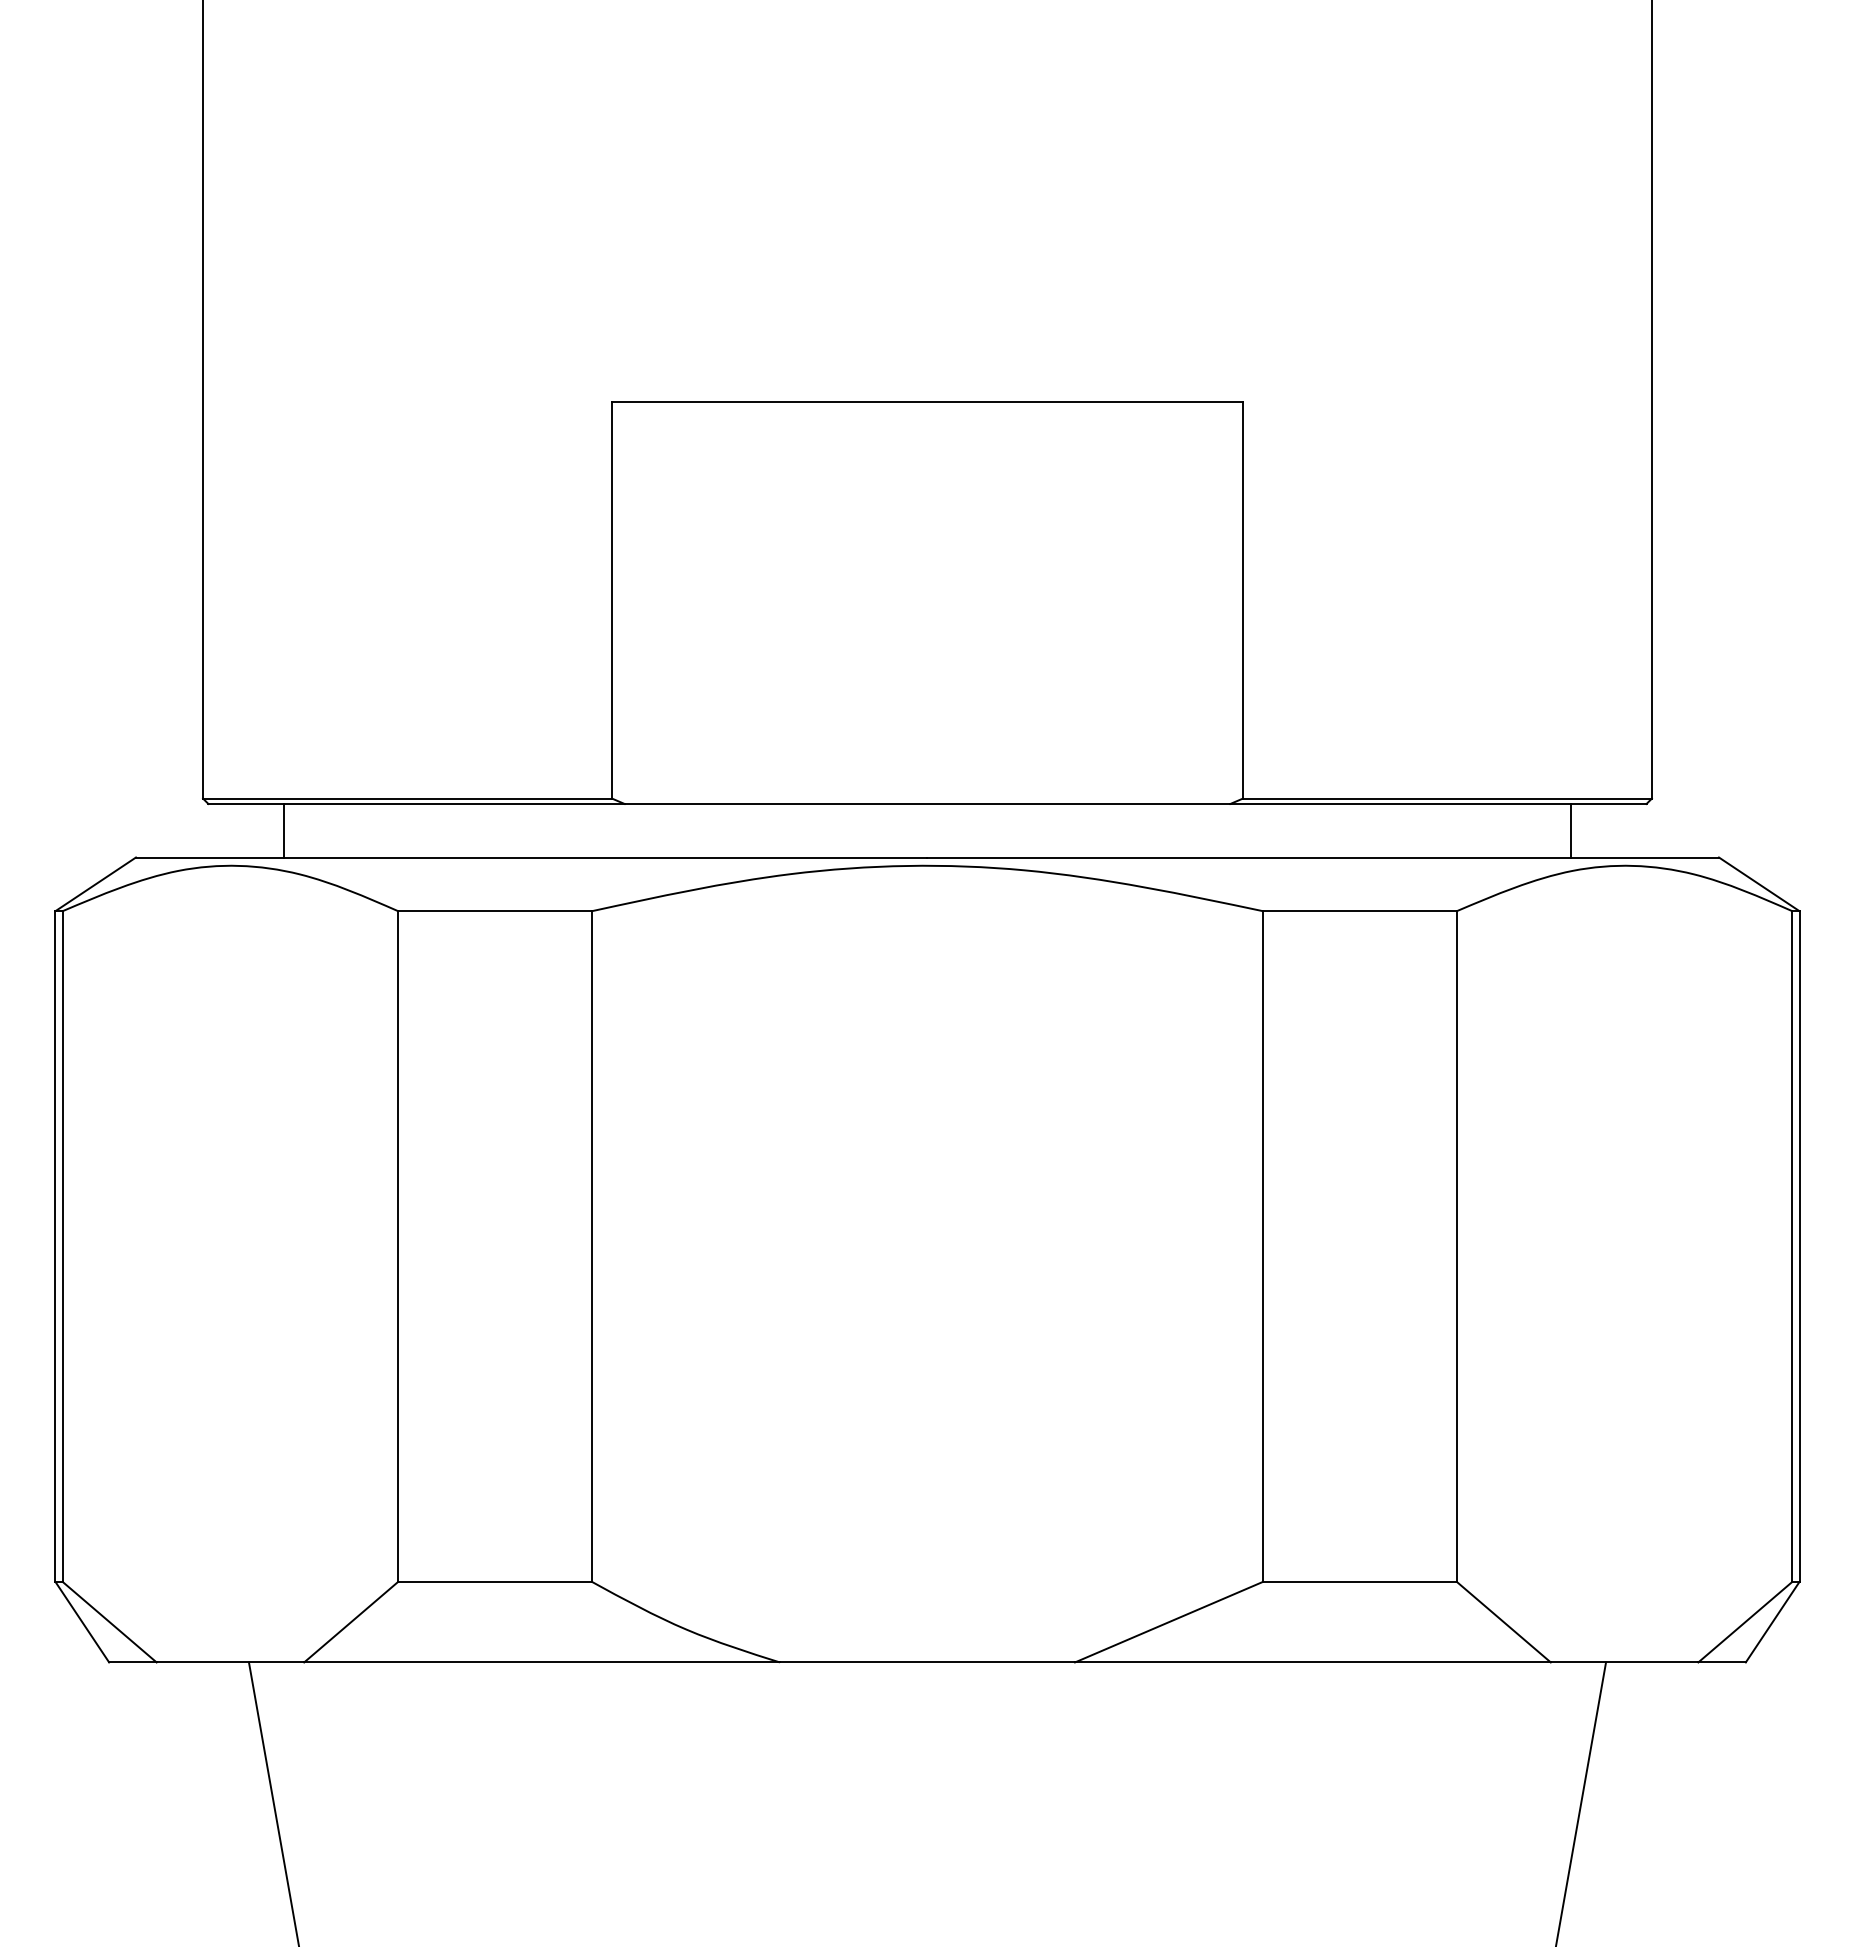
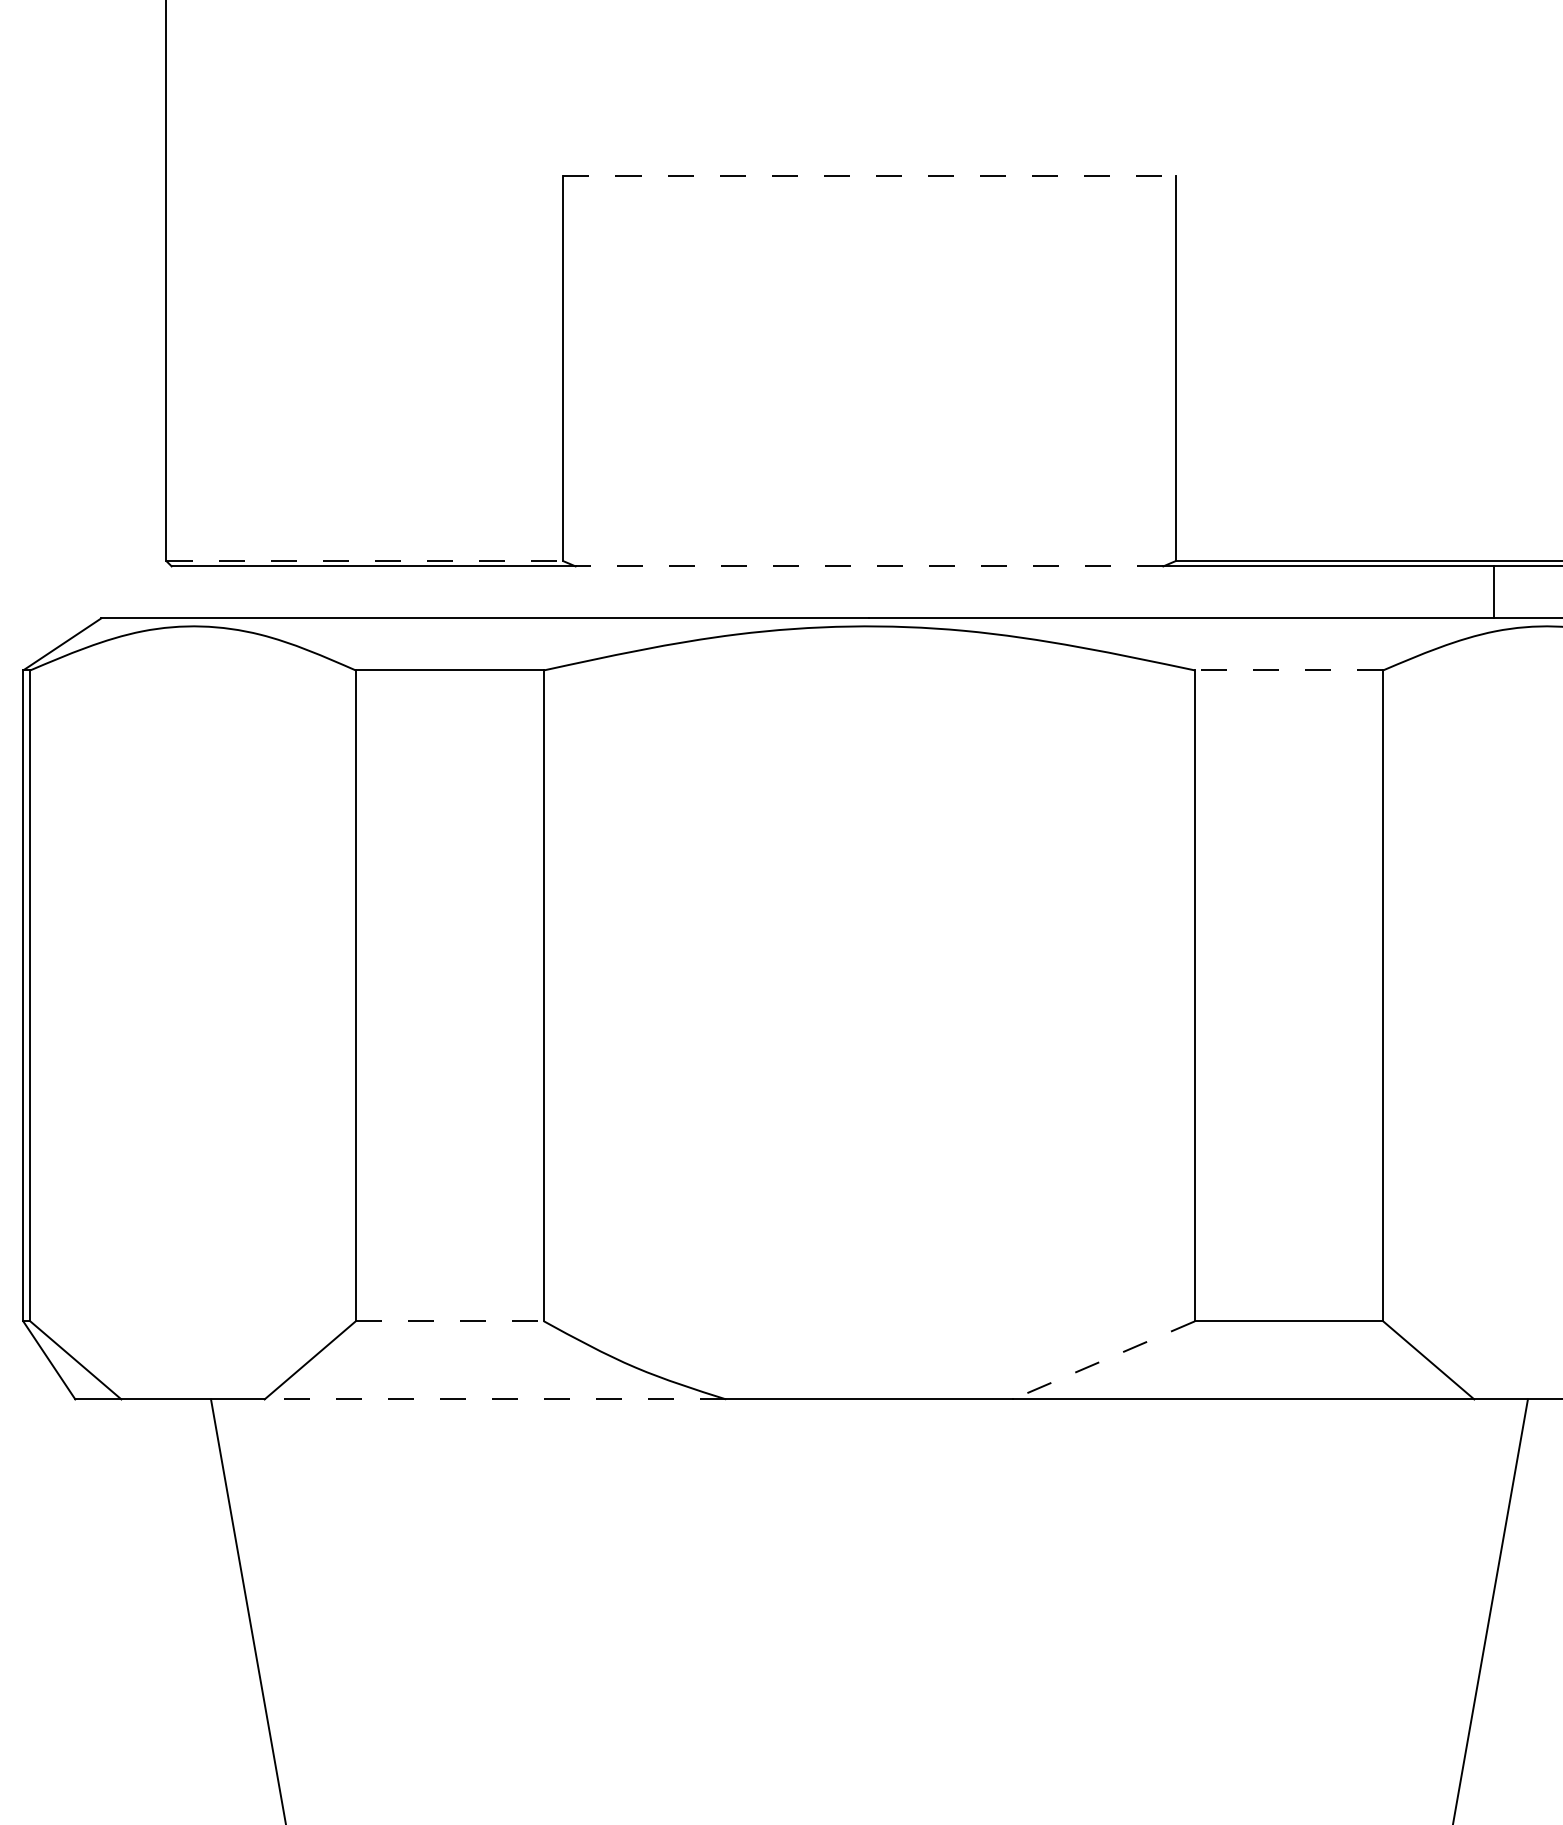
line: (928, 401) -> (870, 175), solid -> dashed
line: (407, 798) -> (364, 561), solid -> dashed
line: (927, 803) -> (869, 565), solid -> dashed
line: (283, 830) -> (244, 592), removed
line: (1359, 911) -> (1288, 670), solid -> dashed
line: (495, 1581) -> (450, 1320), solid -> dashed
line: (1168, 1622) -> (1103, 1360), solid -> dashed
line: (542, 1662) -> (495, 1399), solid -> dashed

